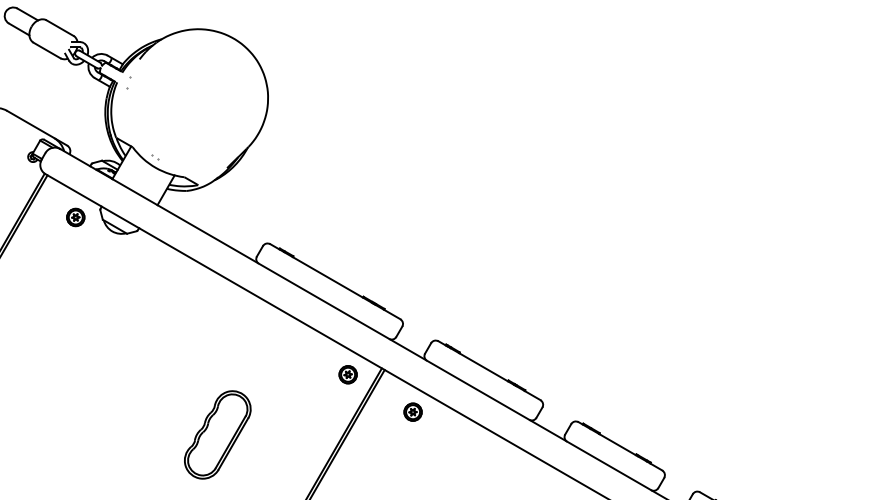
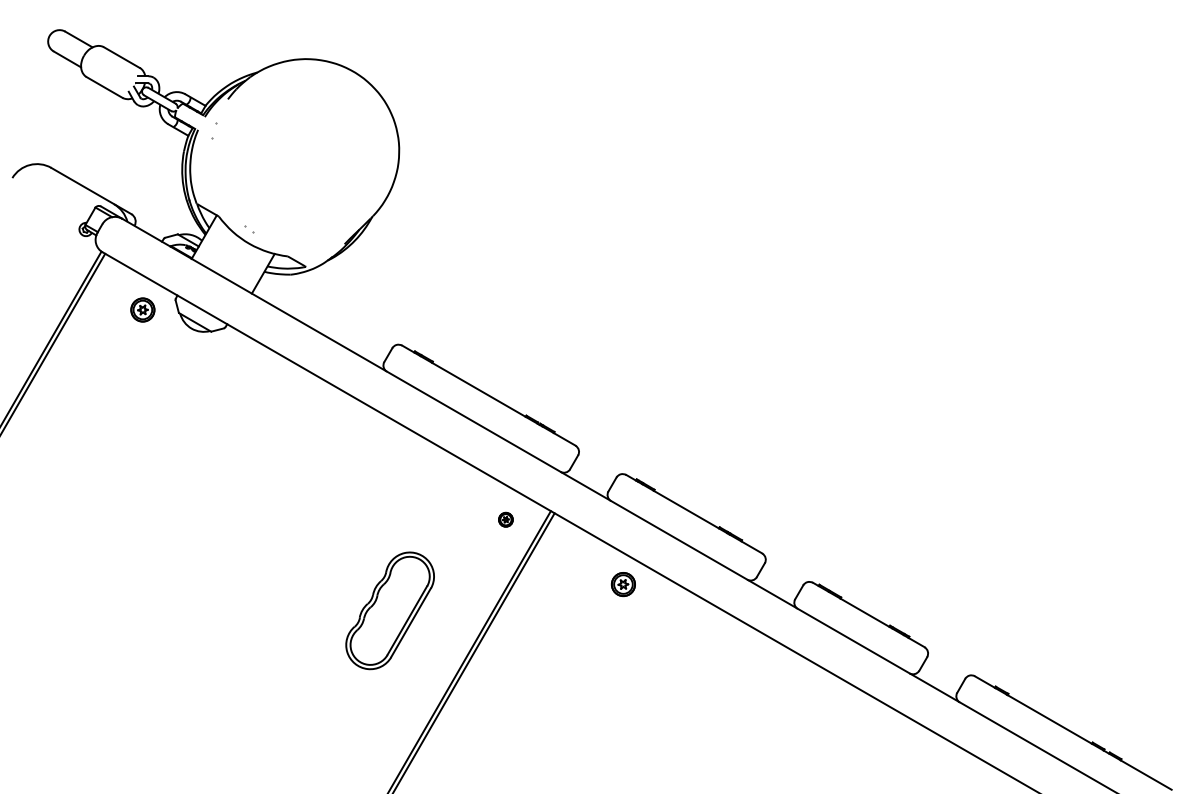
part: (347, 374) -> (505, 519), size x0.6
part: (412, 412) -> (622, 584), moved
part: (217, 434) -> (389, 610), moved

